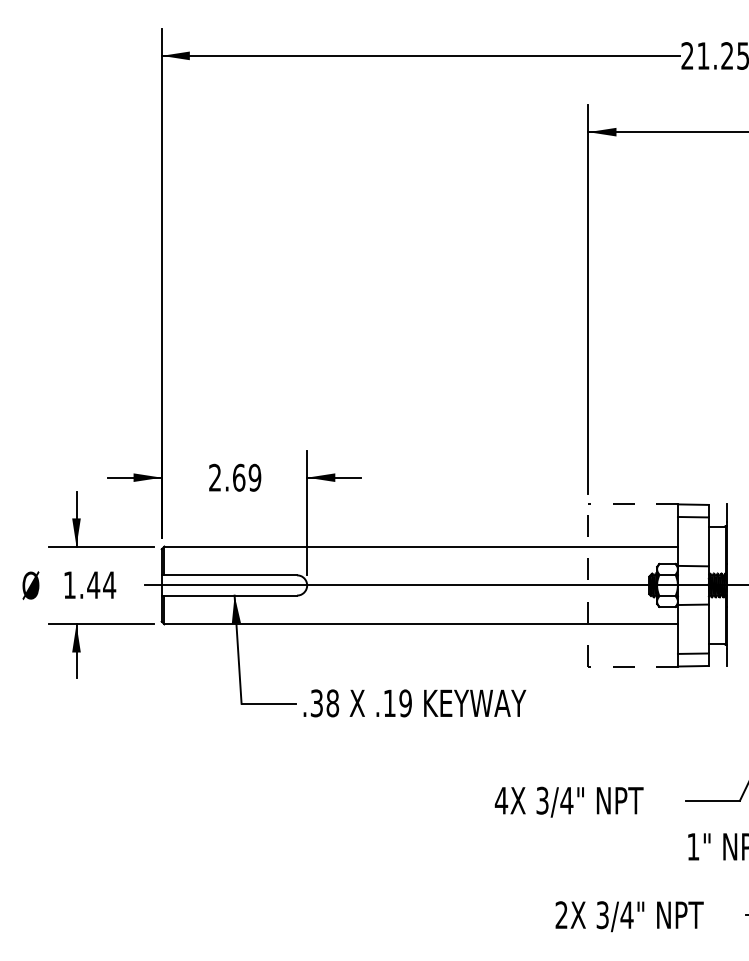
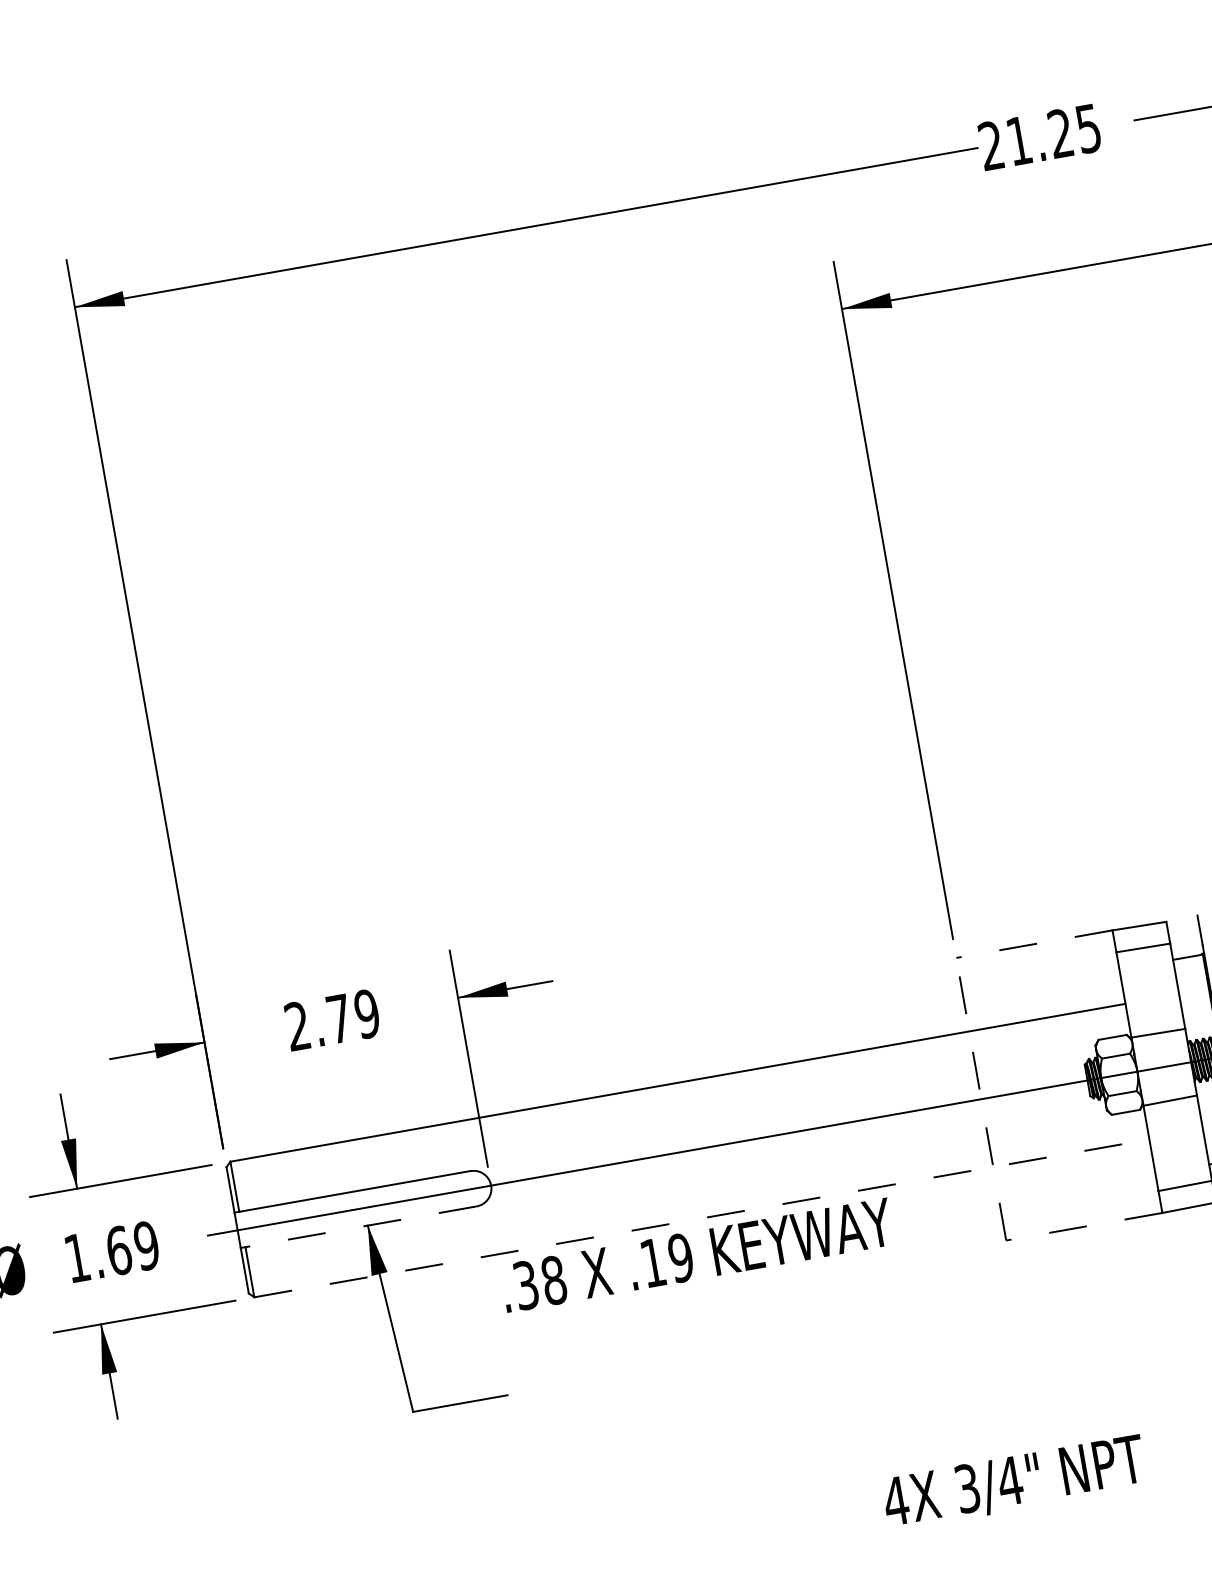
text: (239, 477) -> (340, 1018), 2.69 -> 2.79
text: (101, 585) -> (132, 1248), 1.44 -> 1.69
line: (230, 595) -> (360, 1226), solid -> dashed
line: (421, 624) -> (702, 1218), solid -> dashed
text: (414, 703) -> (696, 1255), moved

